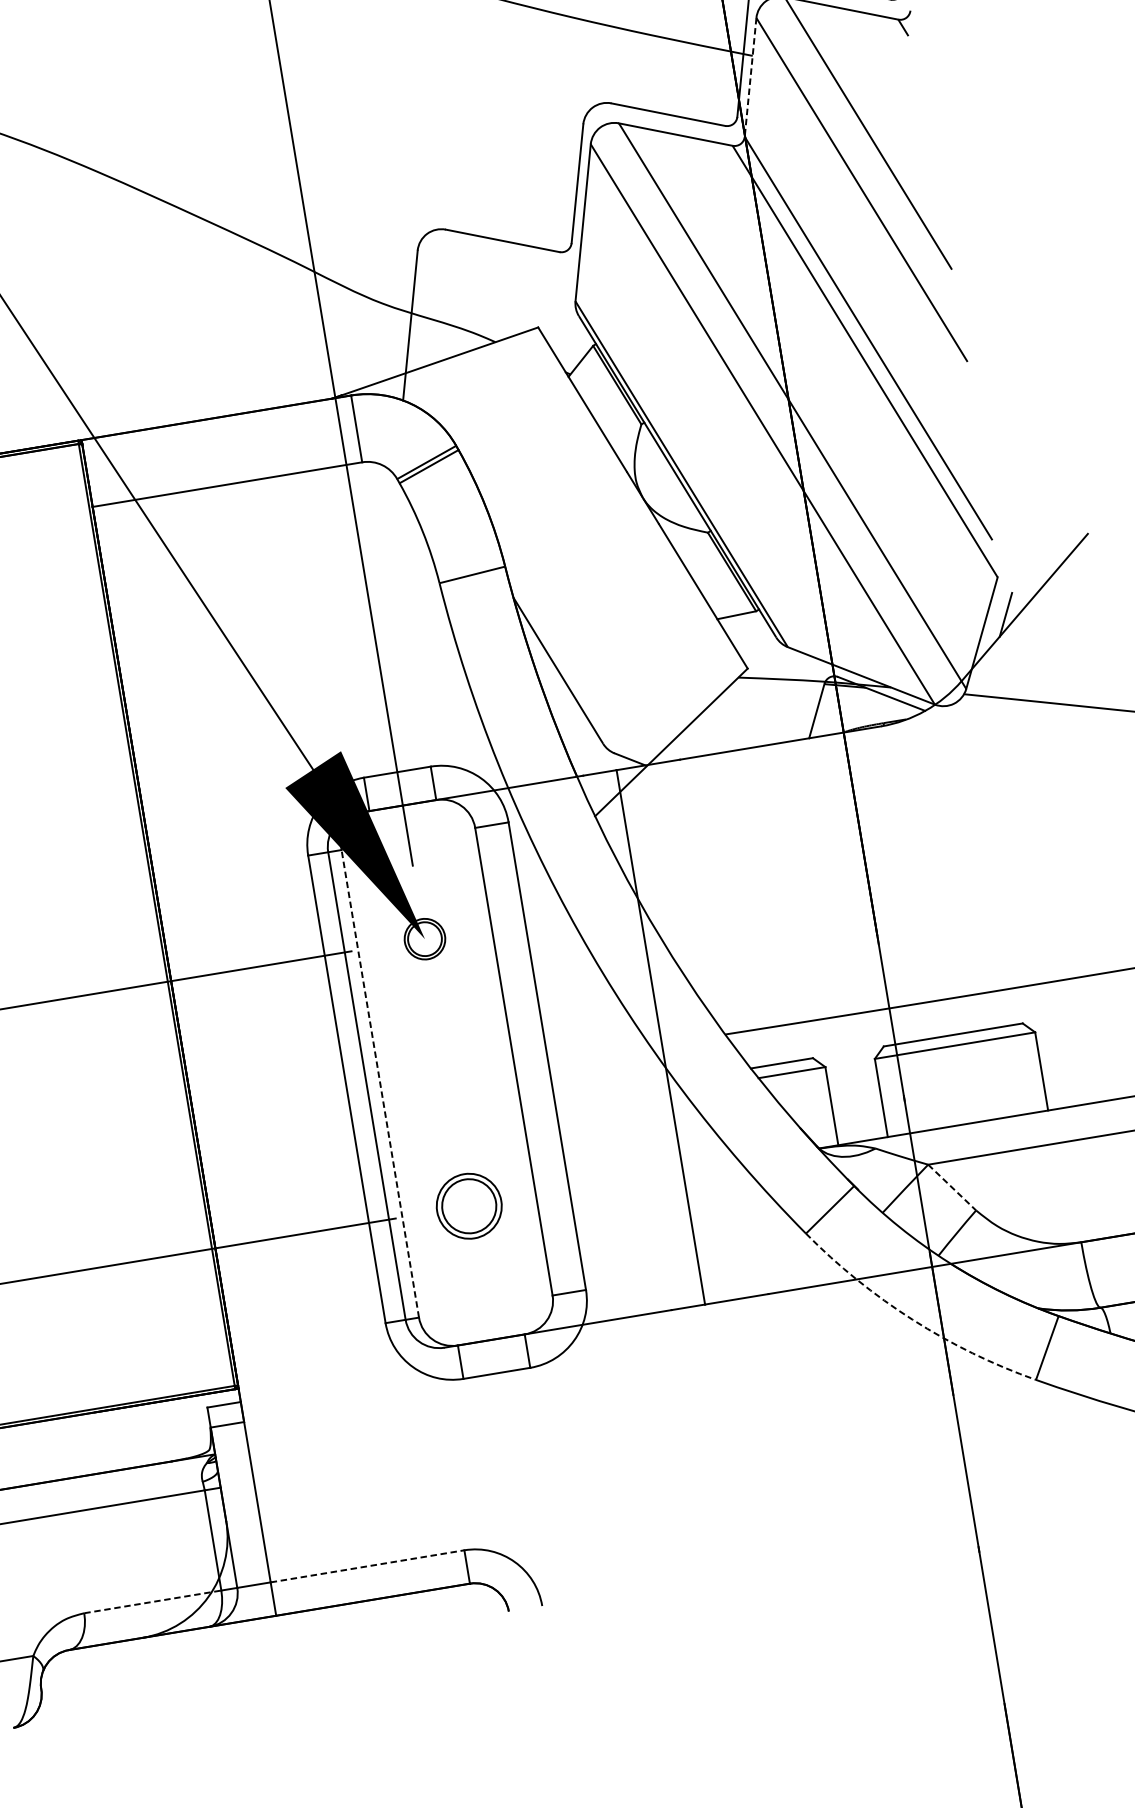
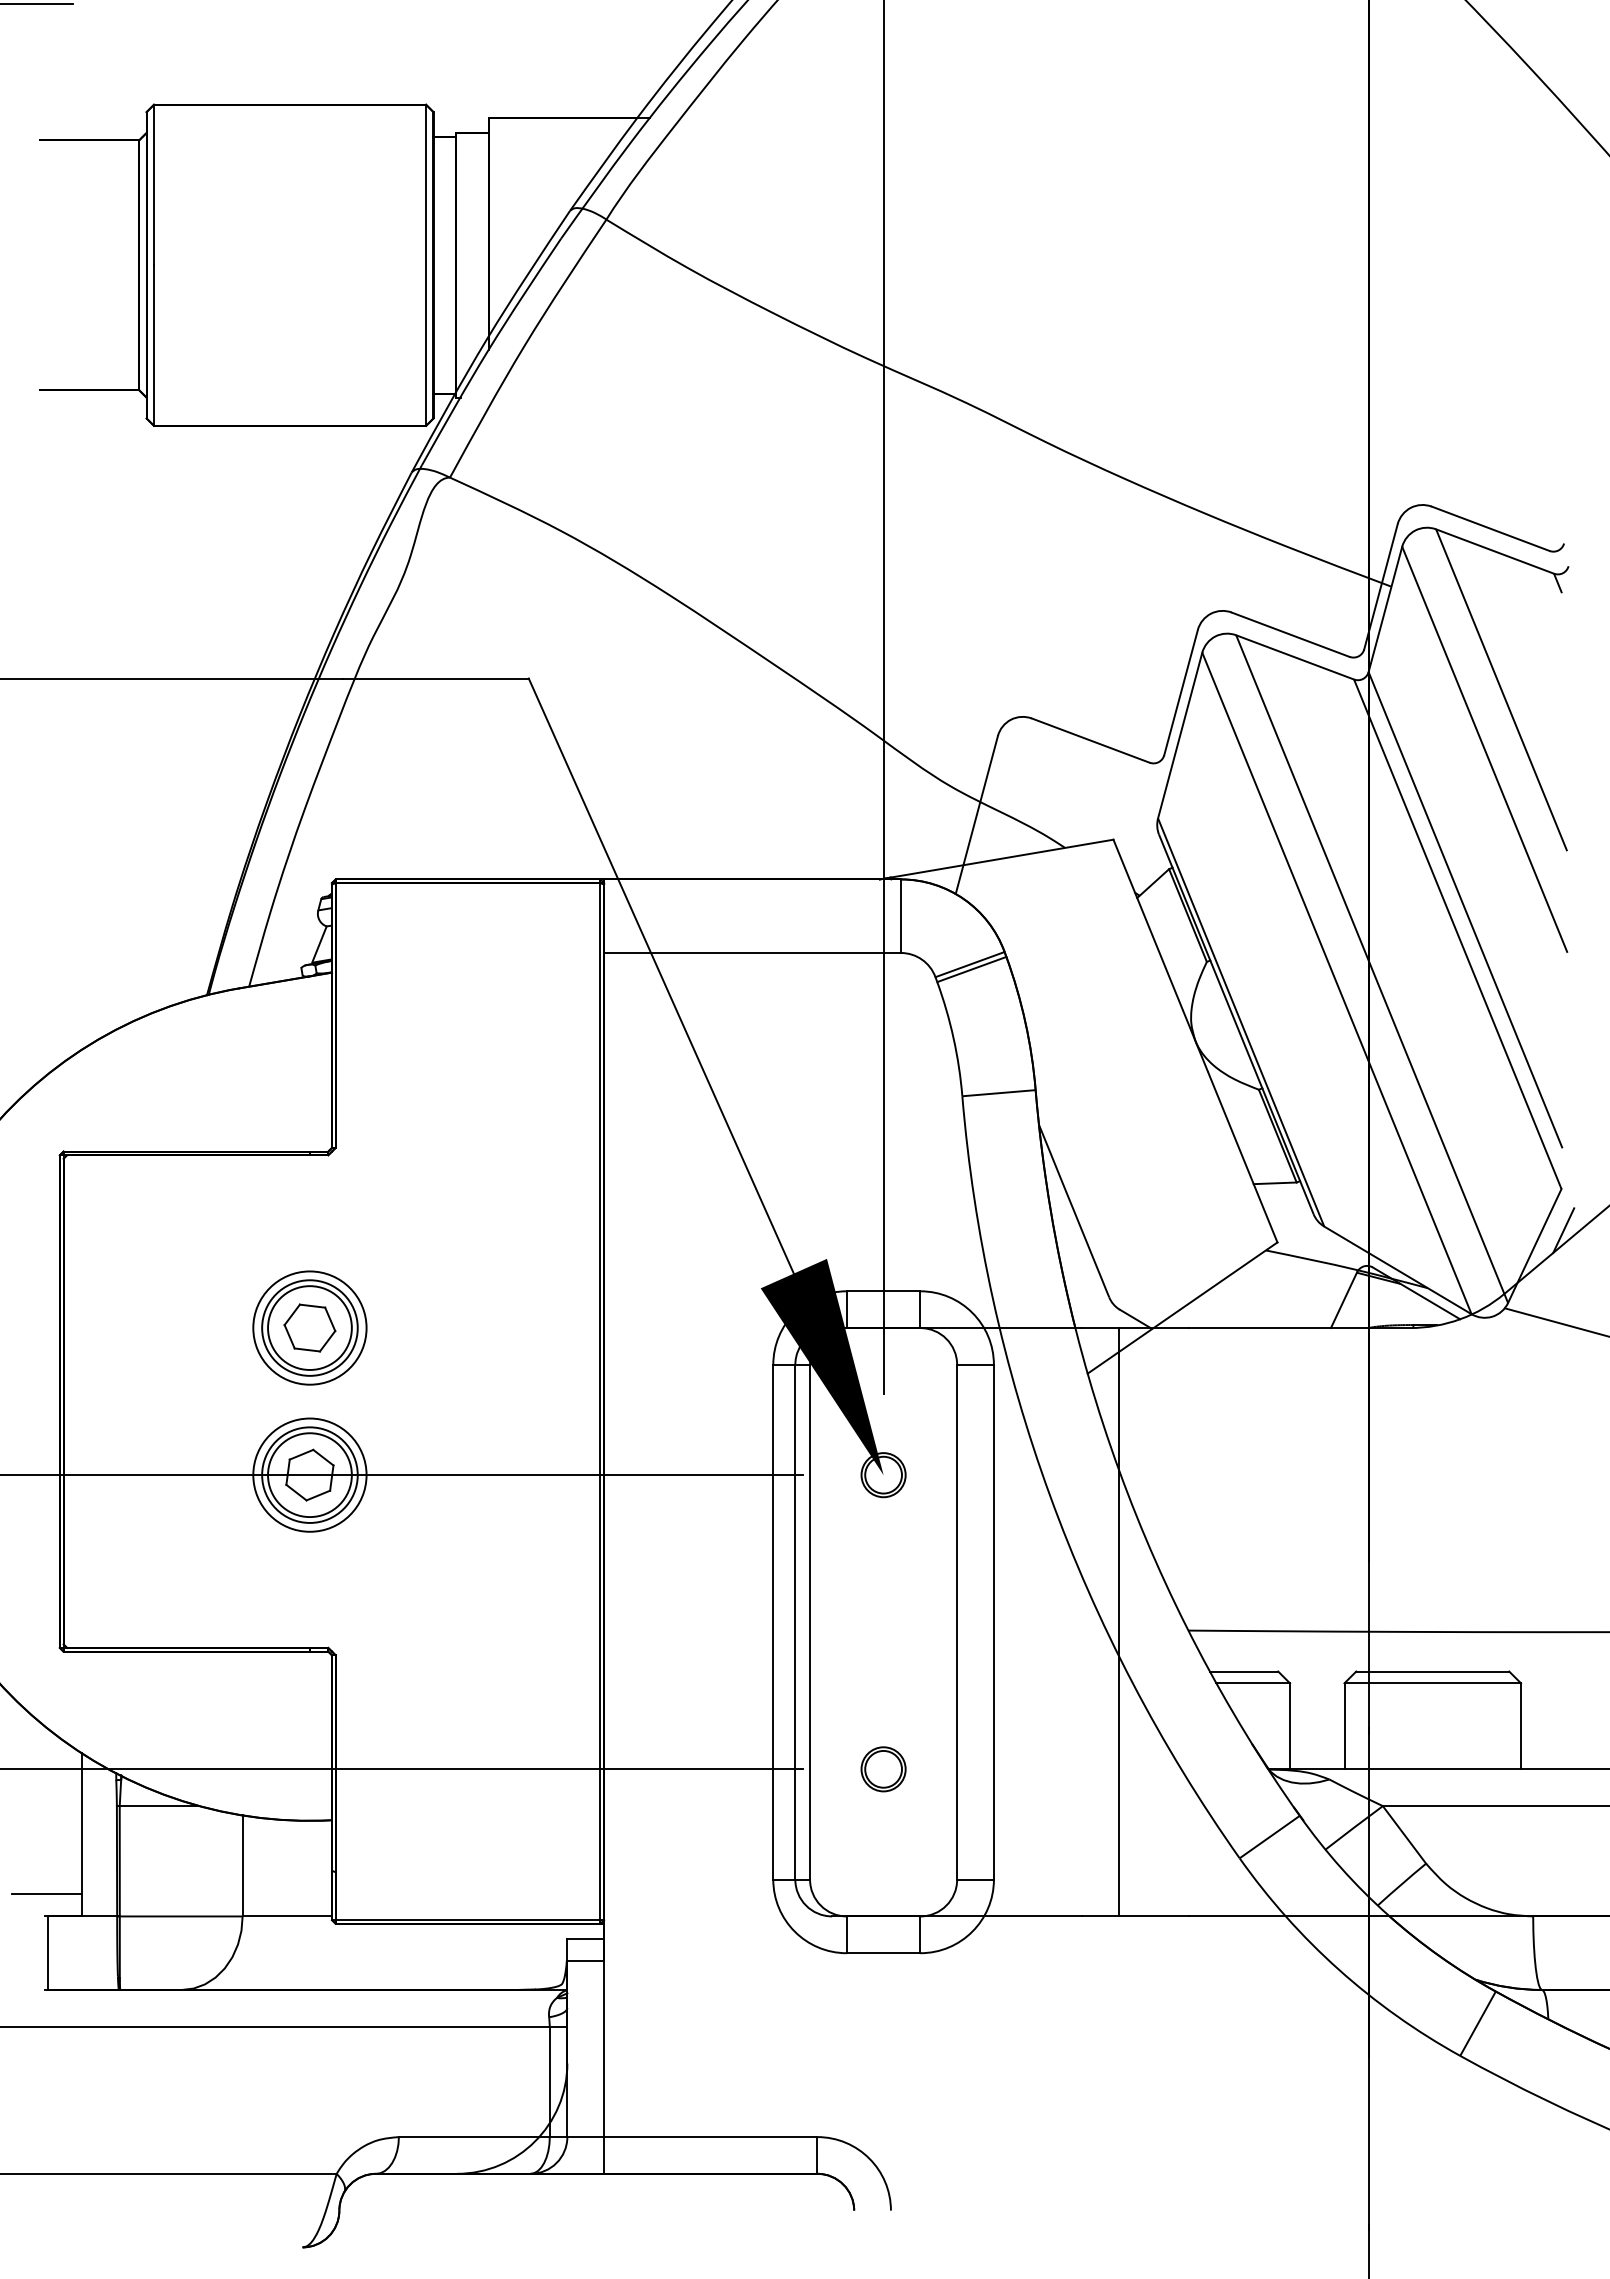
line: (750, 77) -> (1385, 609), dashed -> solid
line: (380, 1083) -> (810, 1621), dashed -> solid
line: (952, 1187) -> (1404, 1834), dashed -> solid
part: (469, 1206) -> (883, 1769), size x0.62
arc: (912, 1319) -> (1338, 1969), dashed -> solid
line: (367, 1566) -> (710, 2137), dashed -> solid
line: (153, 1602) -> (474, 2137), dashed -> solid

